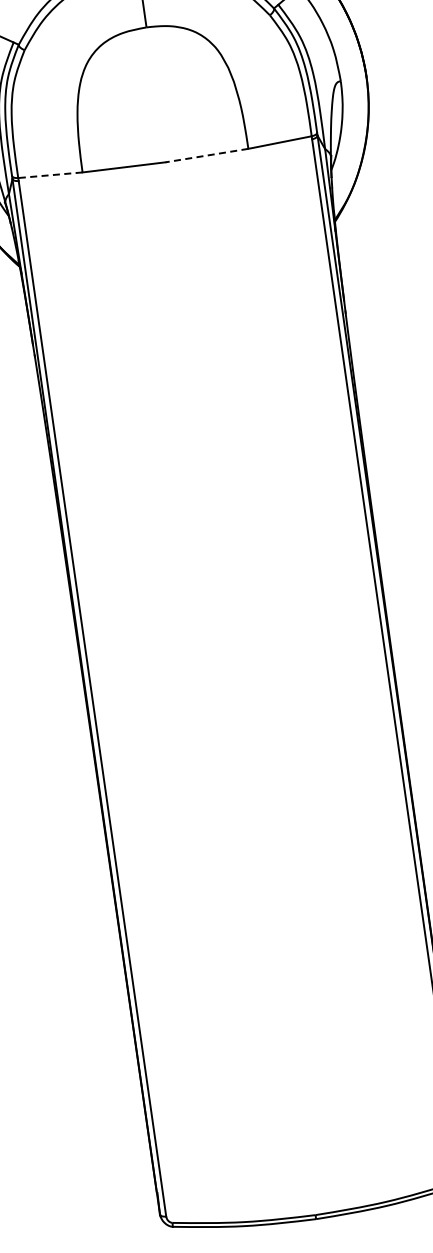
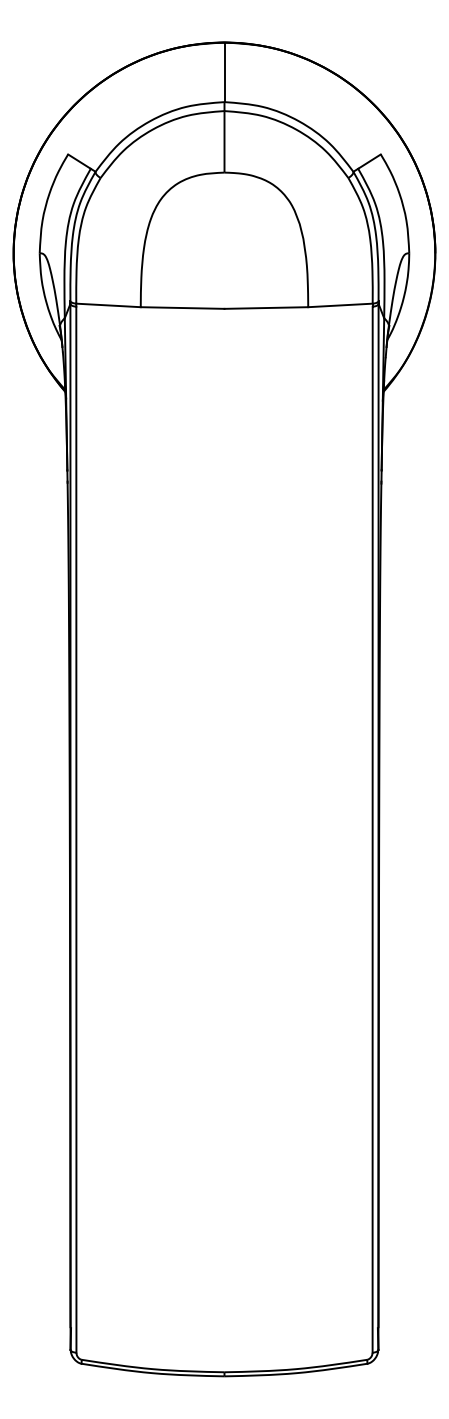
line: (207, 156) -> (266, 308), dashed -> solid
line: (50, 175) -> (108, 305), dashed -> solid

